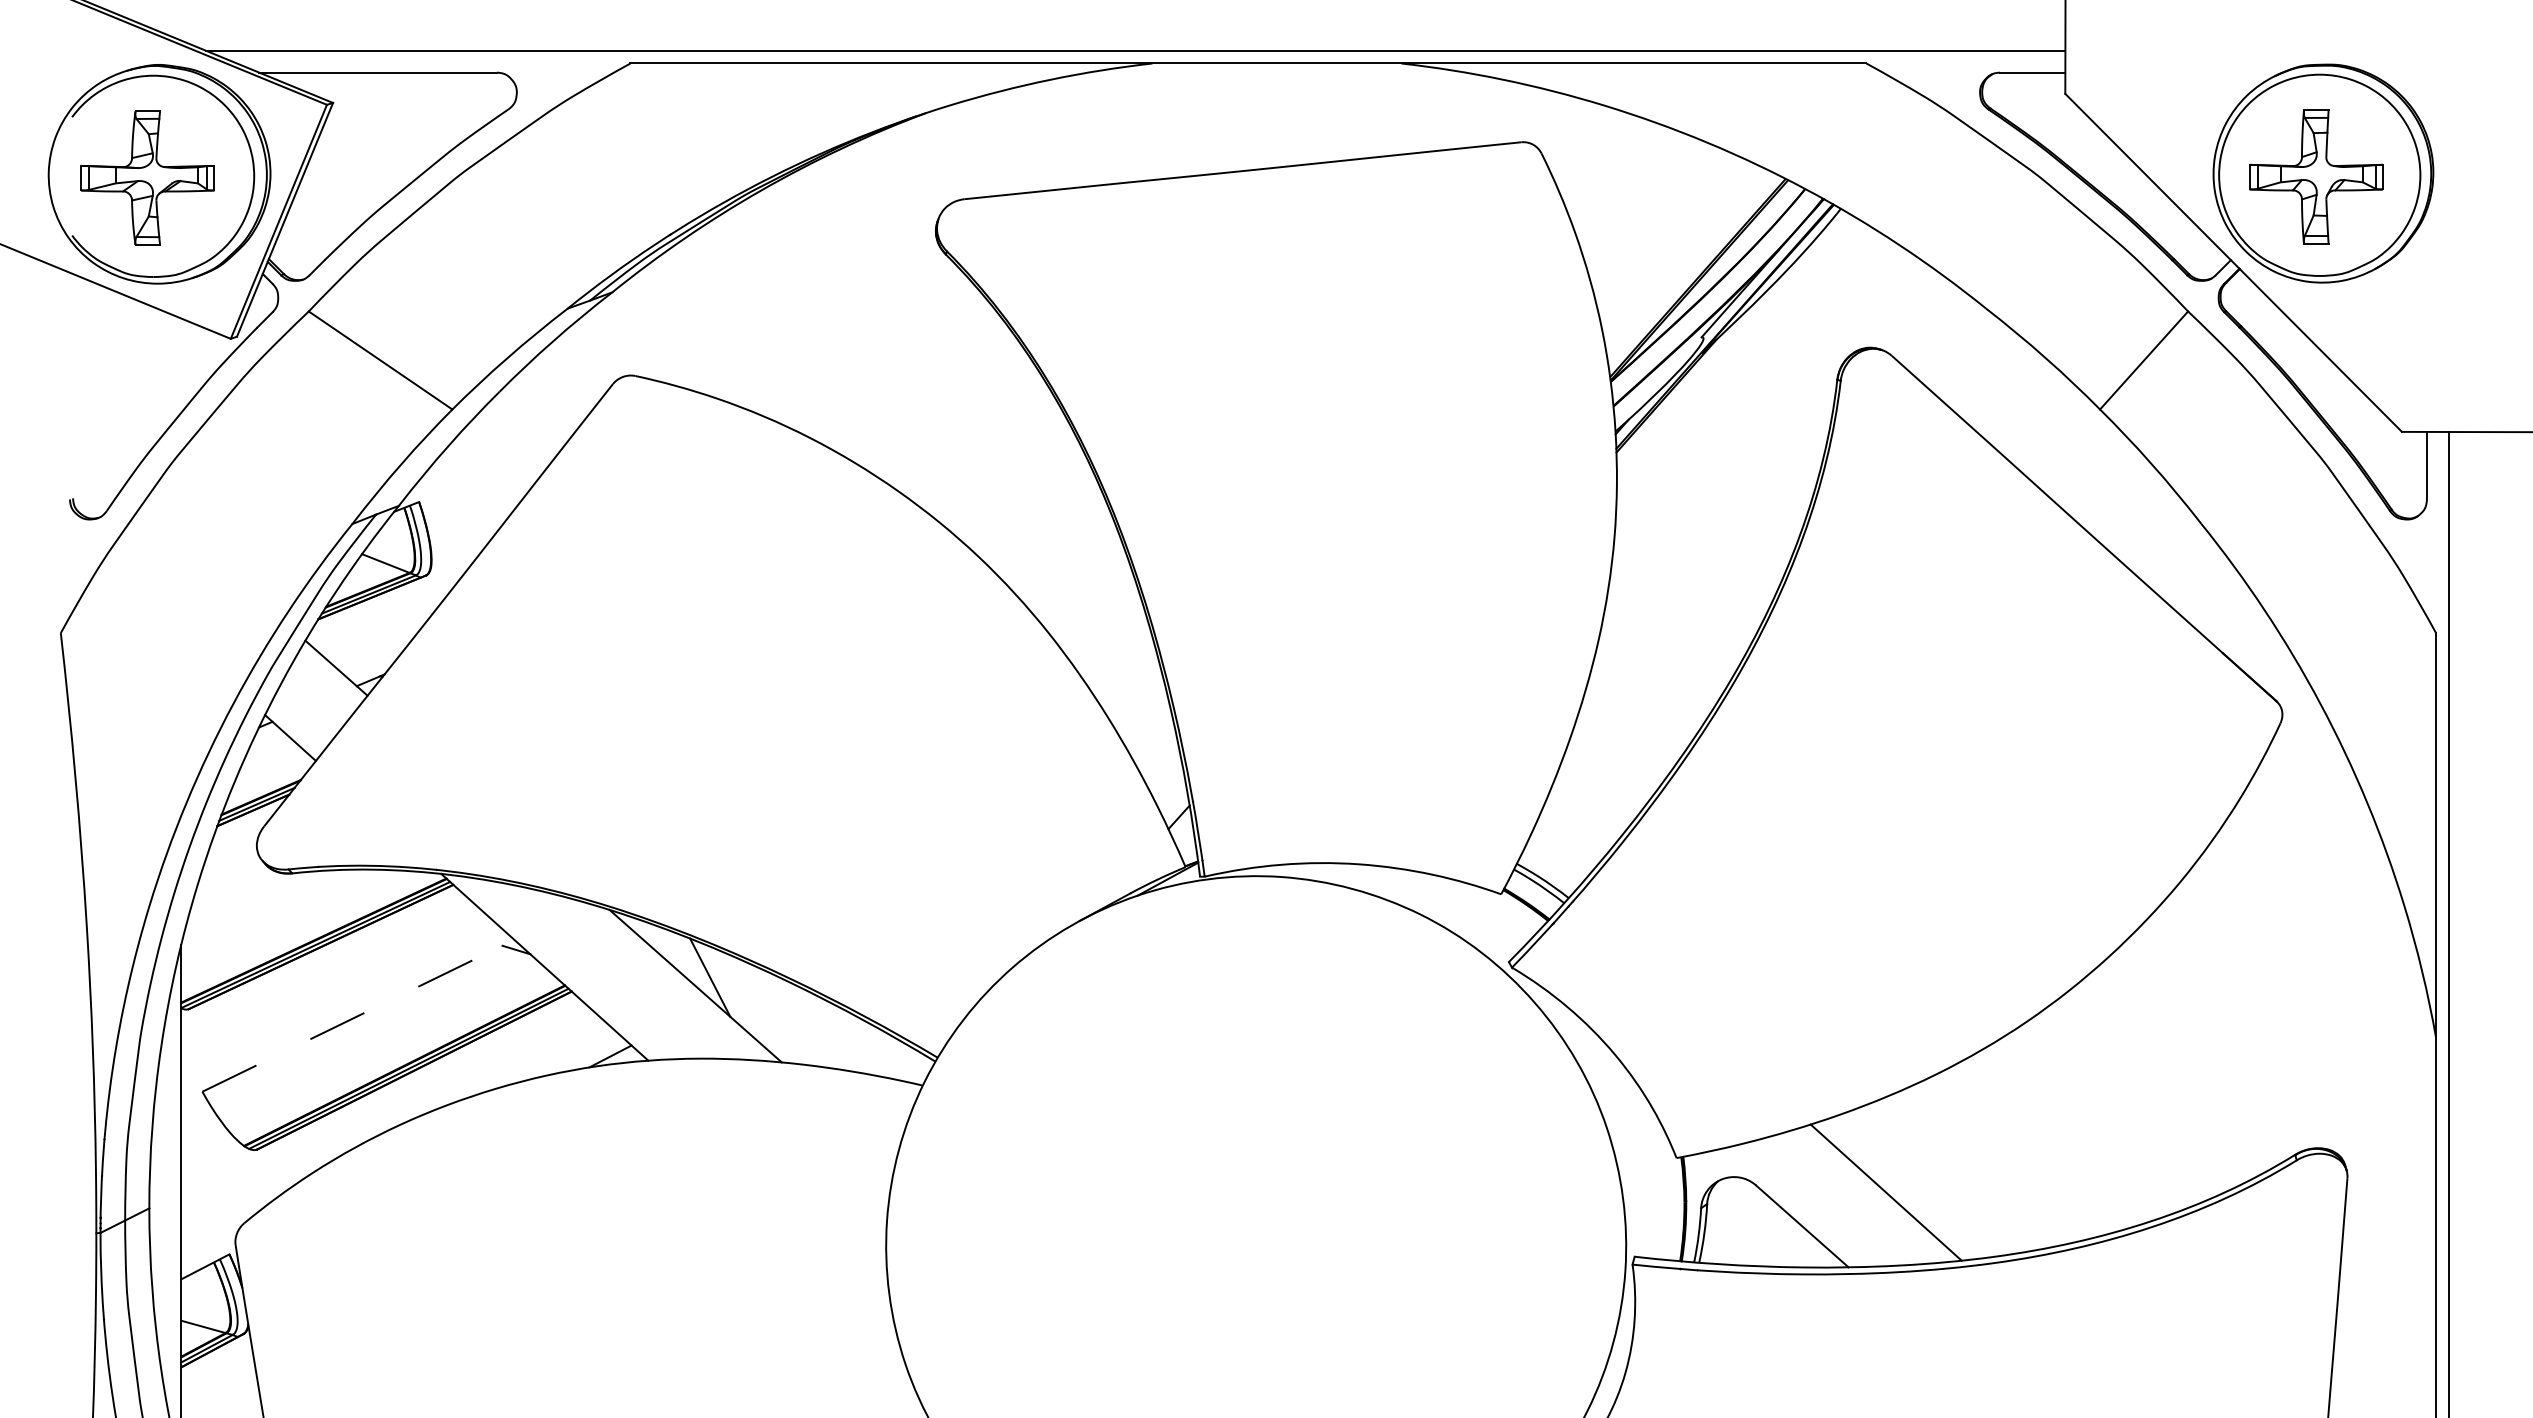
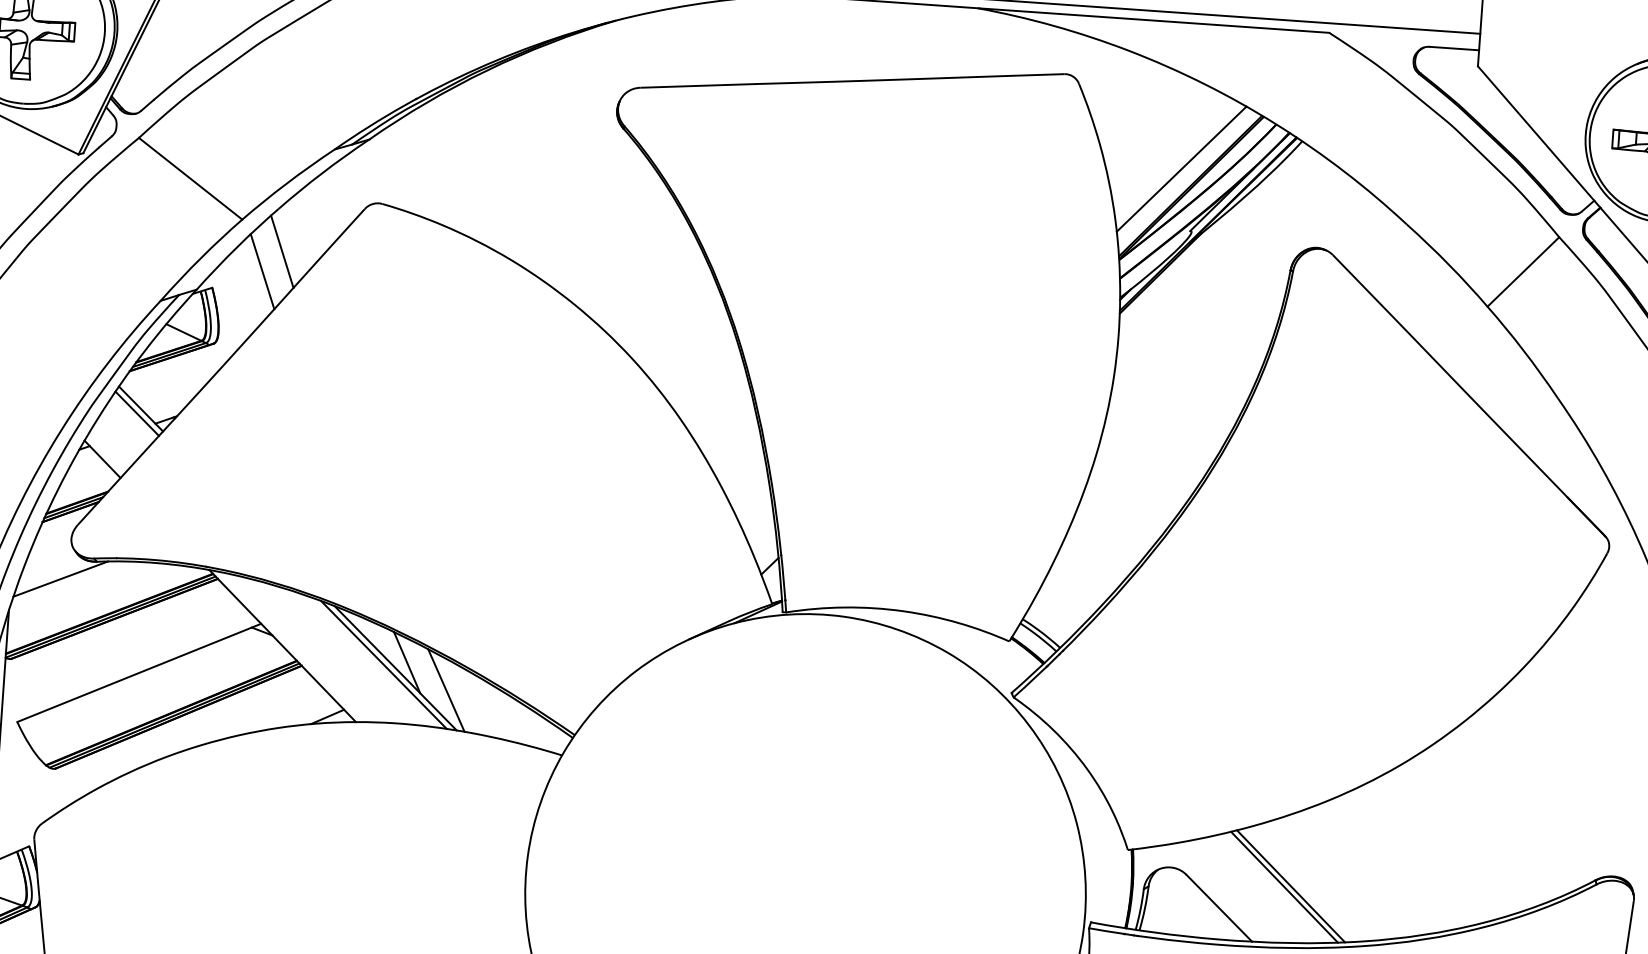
line: (1684, 256) -> (1181, 169), added
line: (507, 447) -> (281, 251), added
line: (483, 475) -> (262, 271), added
line: (331, 674) -> (136, 413), added
line: (246, 899) -> (60, 579), added
line: (679, 982) -> (383, 664), added
line: (764, 1010) -> (446, 690), added
line: (358, 1015) -> (139, 672), dashed -> solid
line: (1894, 1190) -> (1290, 886), added

